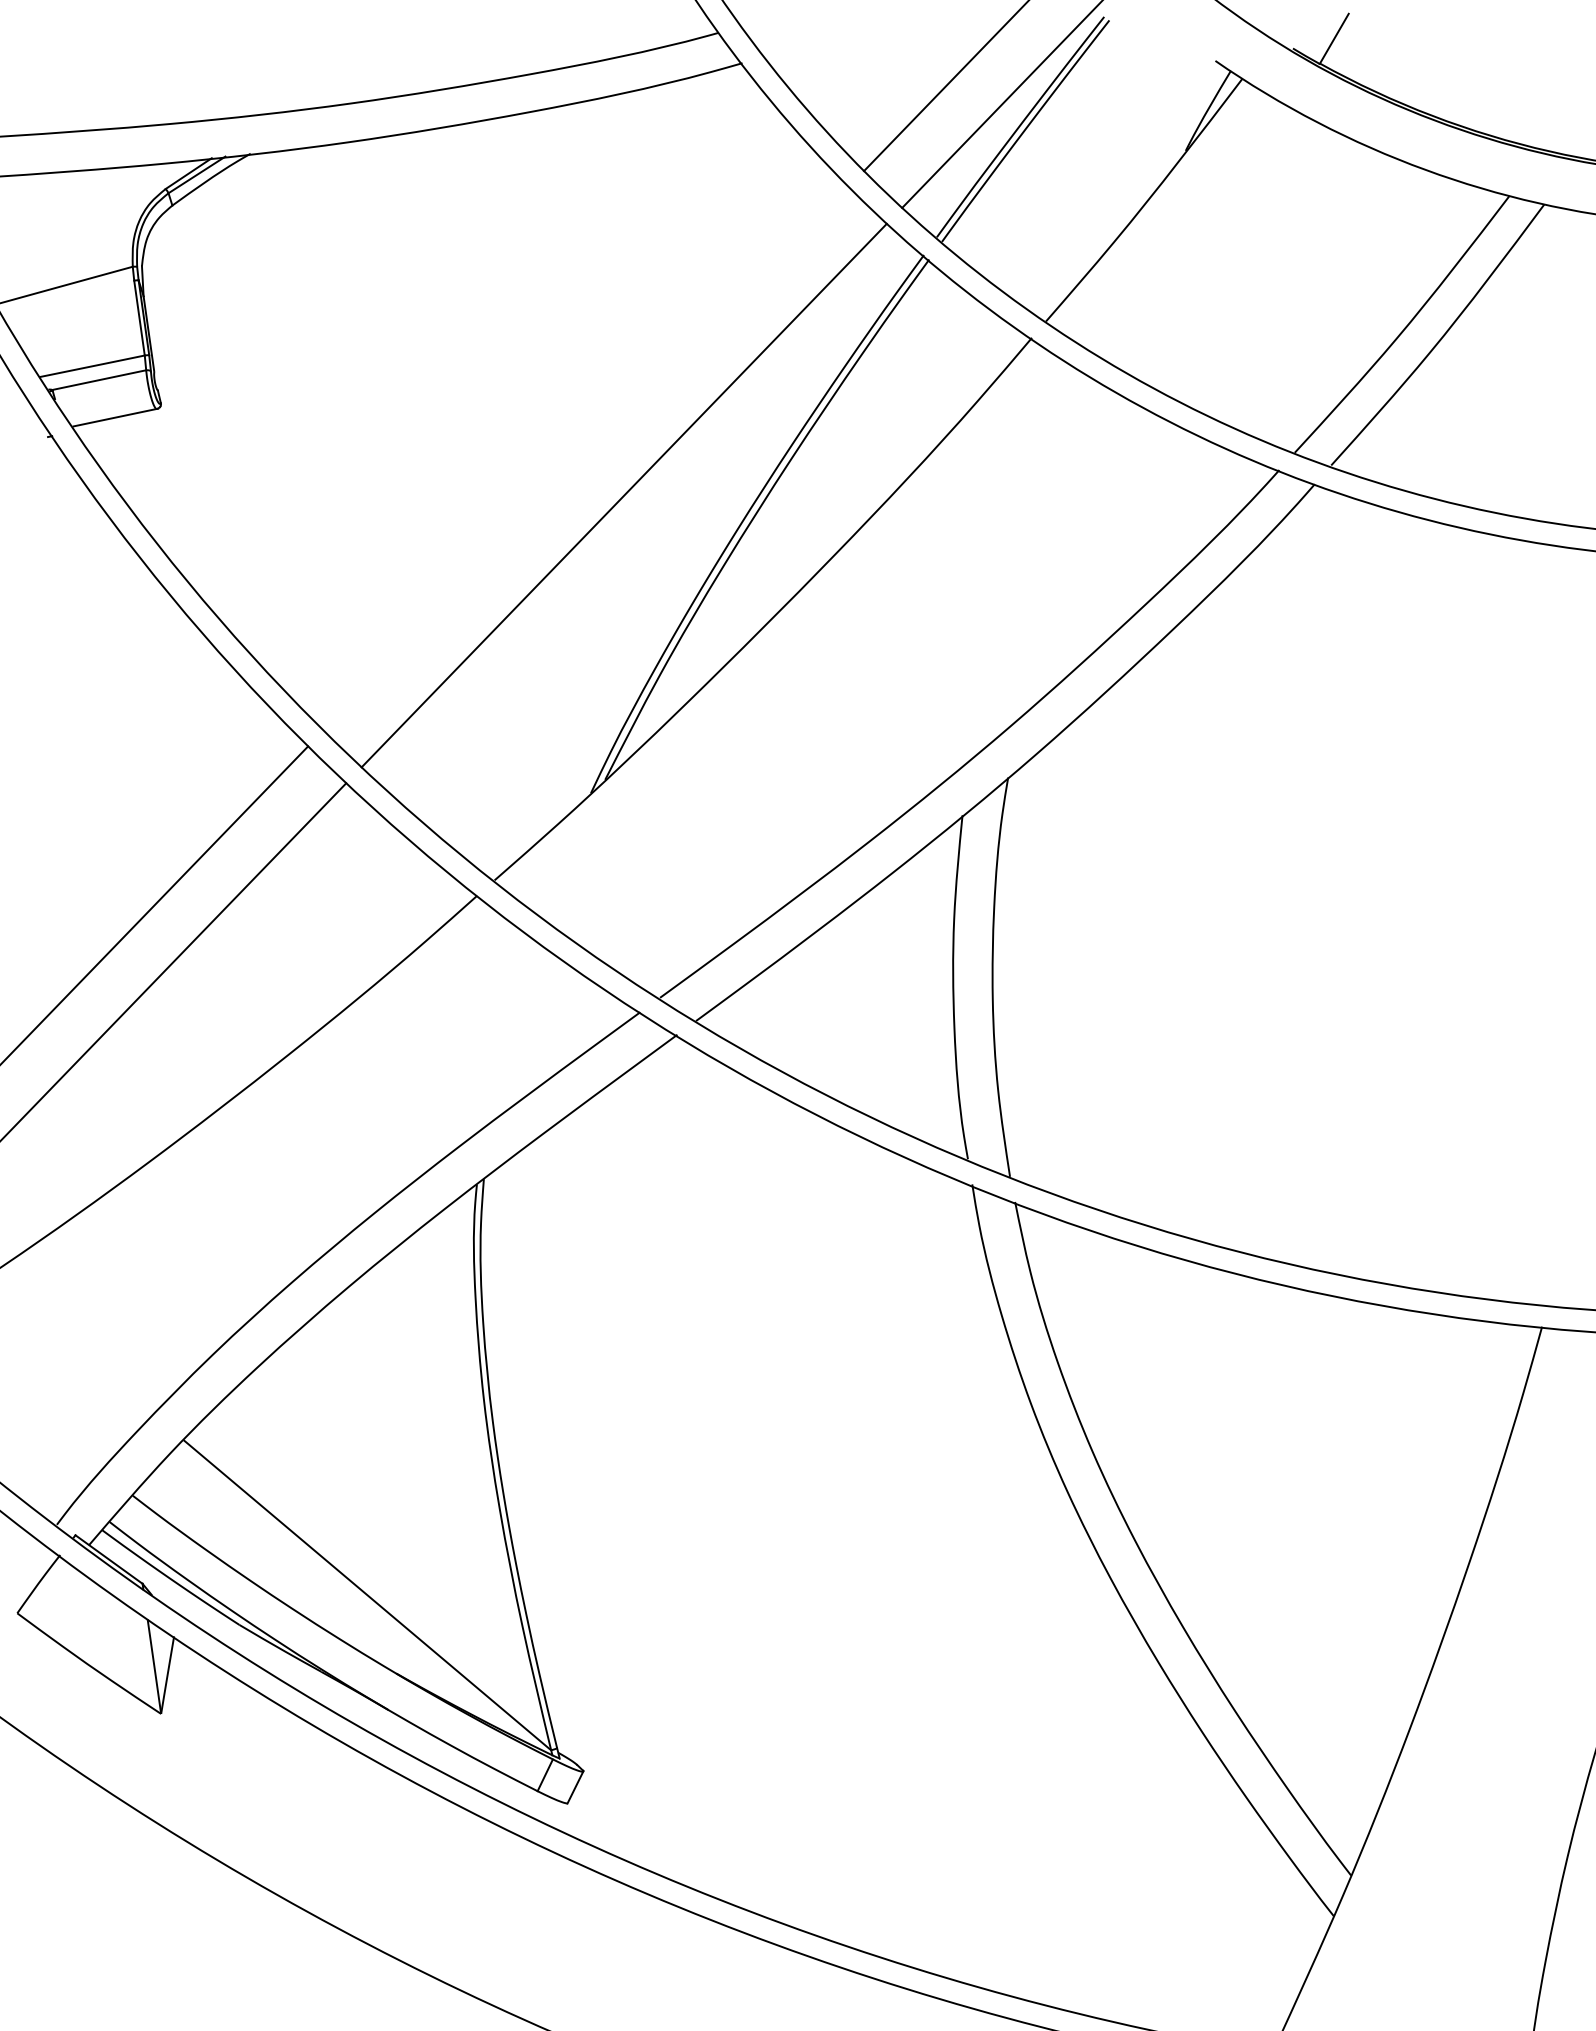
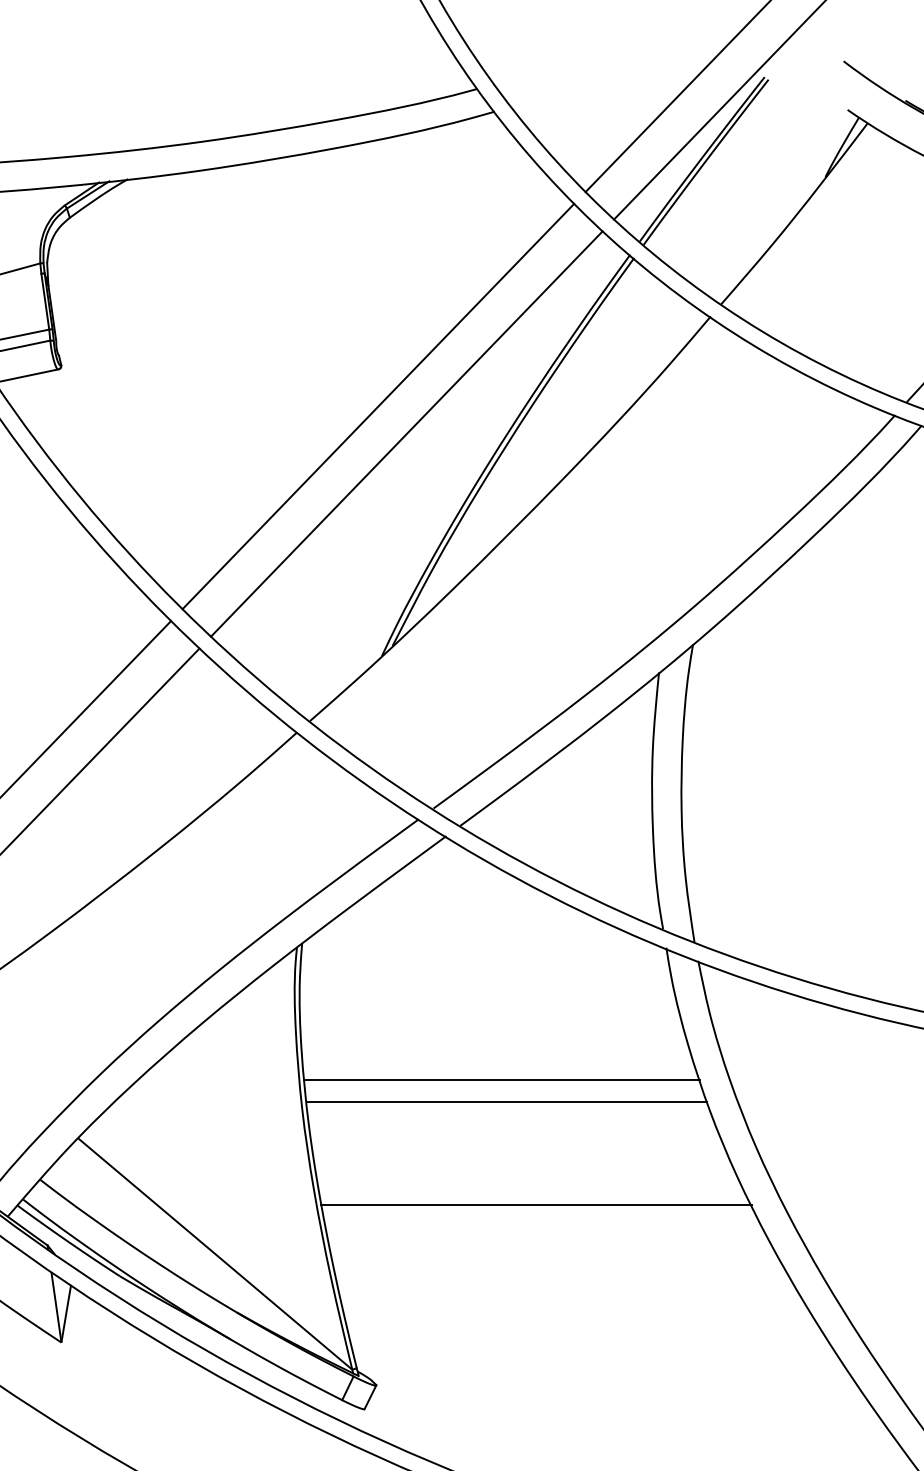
line: (585, 458) -> (377, 406), added
line: (752, 1361) -> (502, 1079), added
line: (758, 1391) -> (506, 1102), added
line: (797, 1529) -> (535, 1205), added

